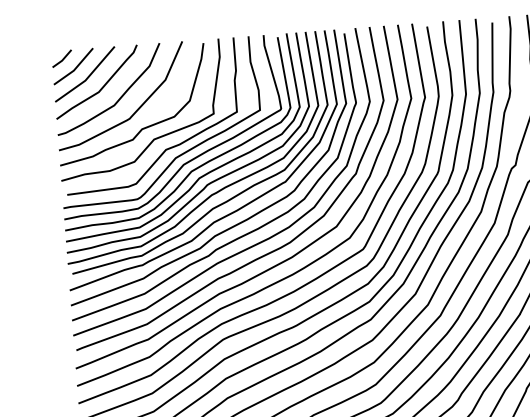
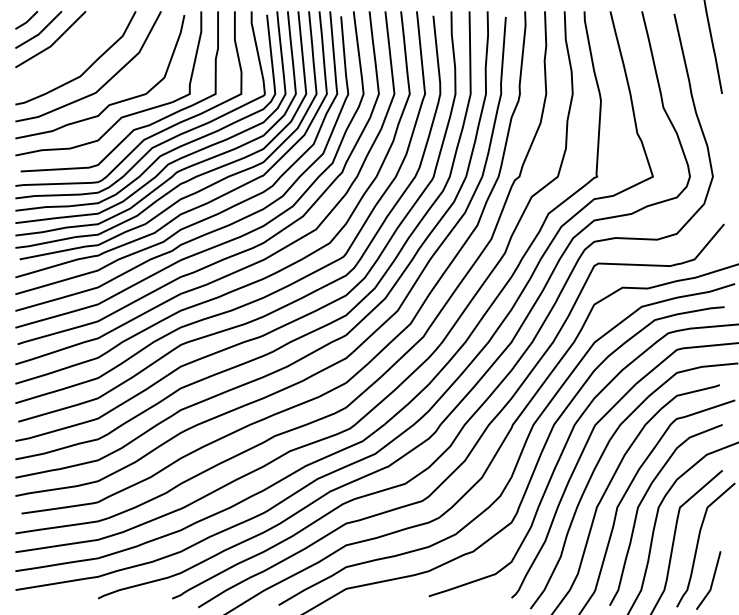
curve: (102, 86) -> (69, 54), removed

